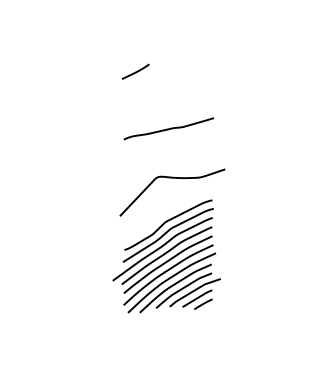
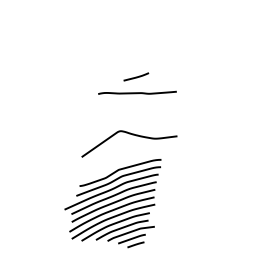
line: (135, 71) -> (136, 76), moved

